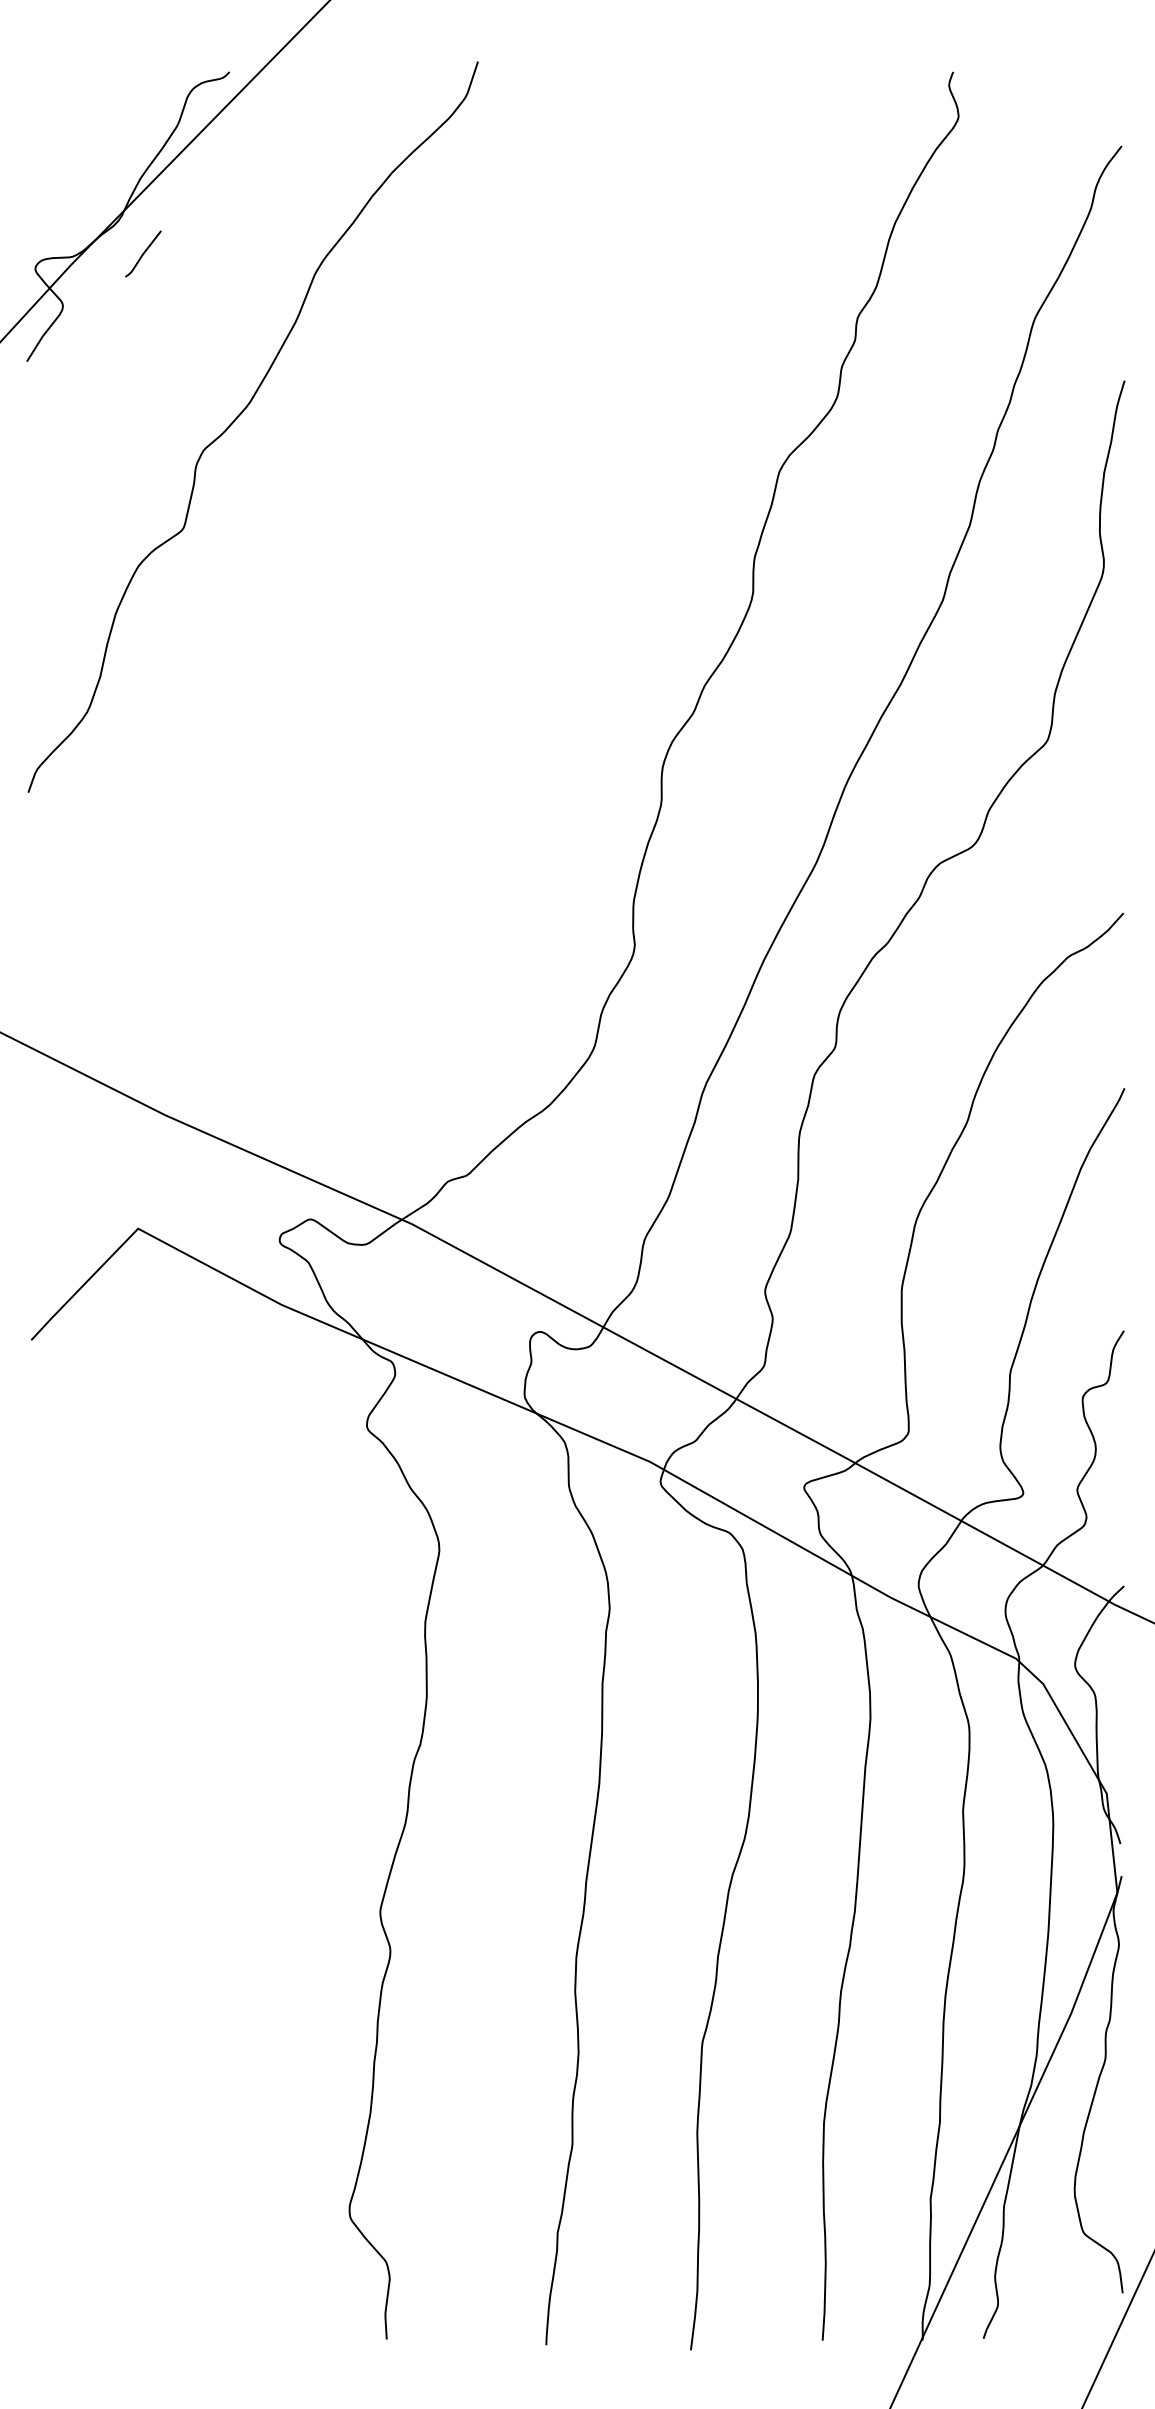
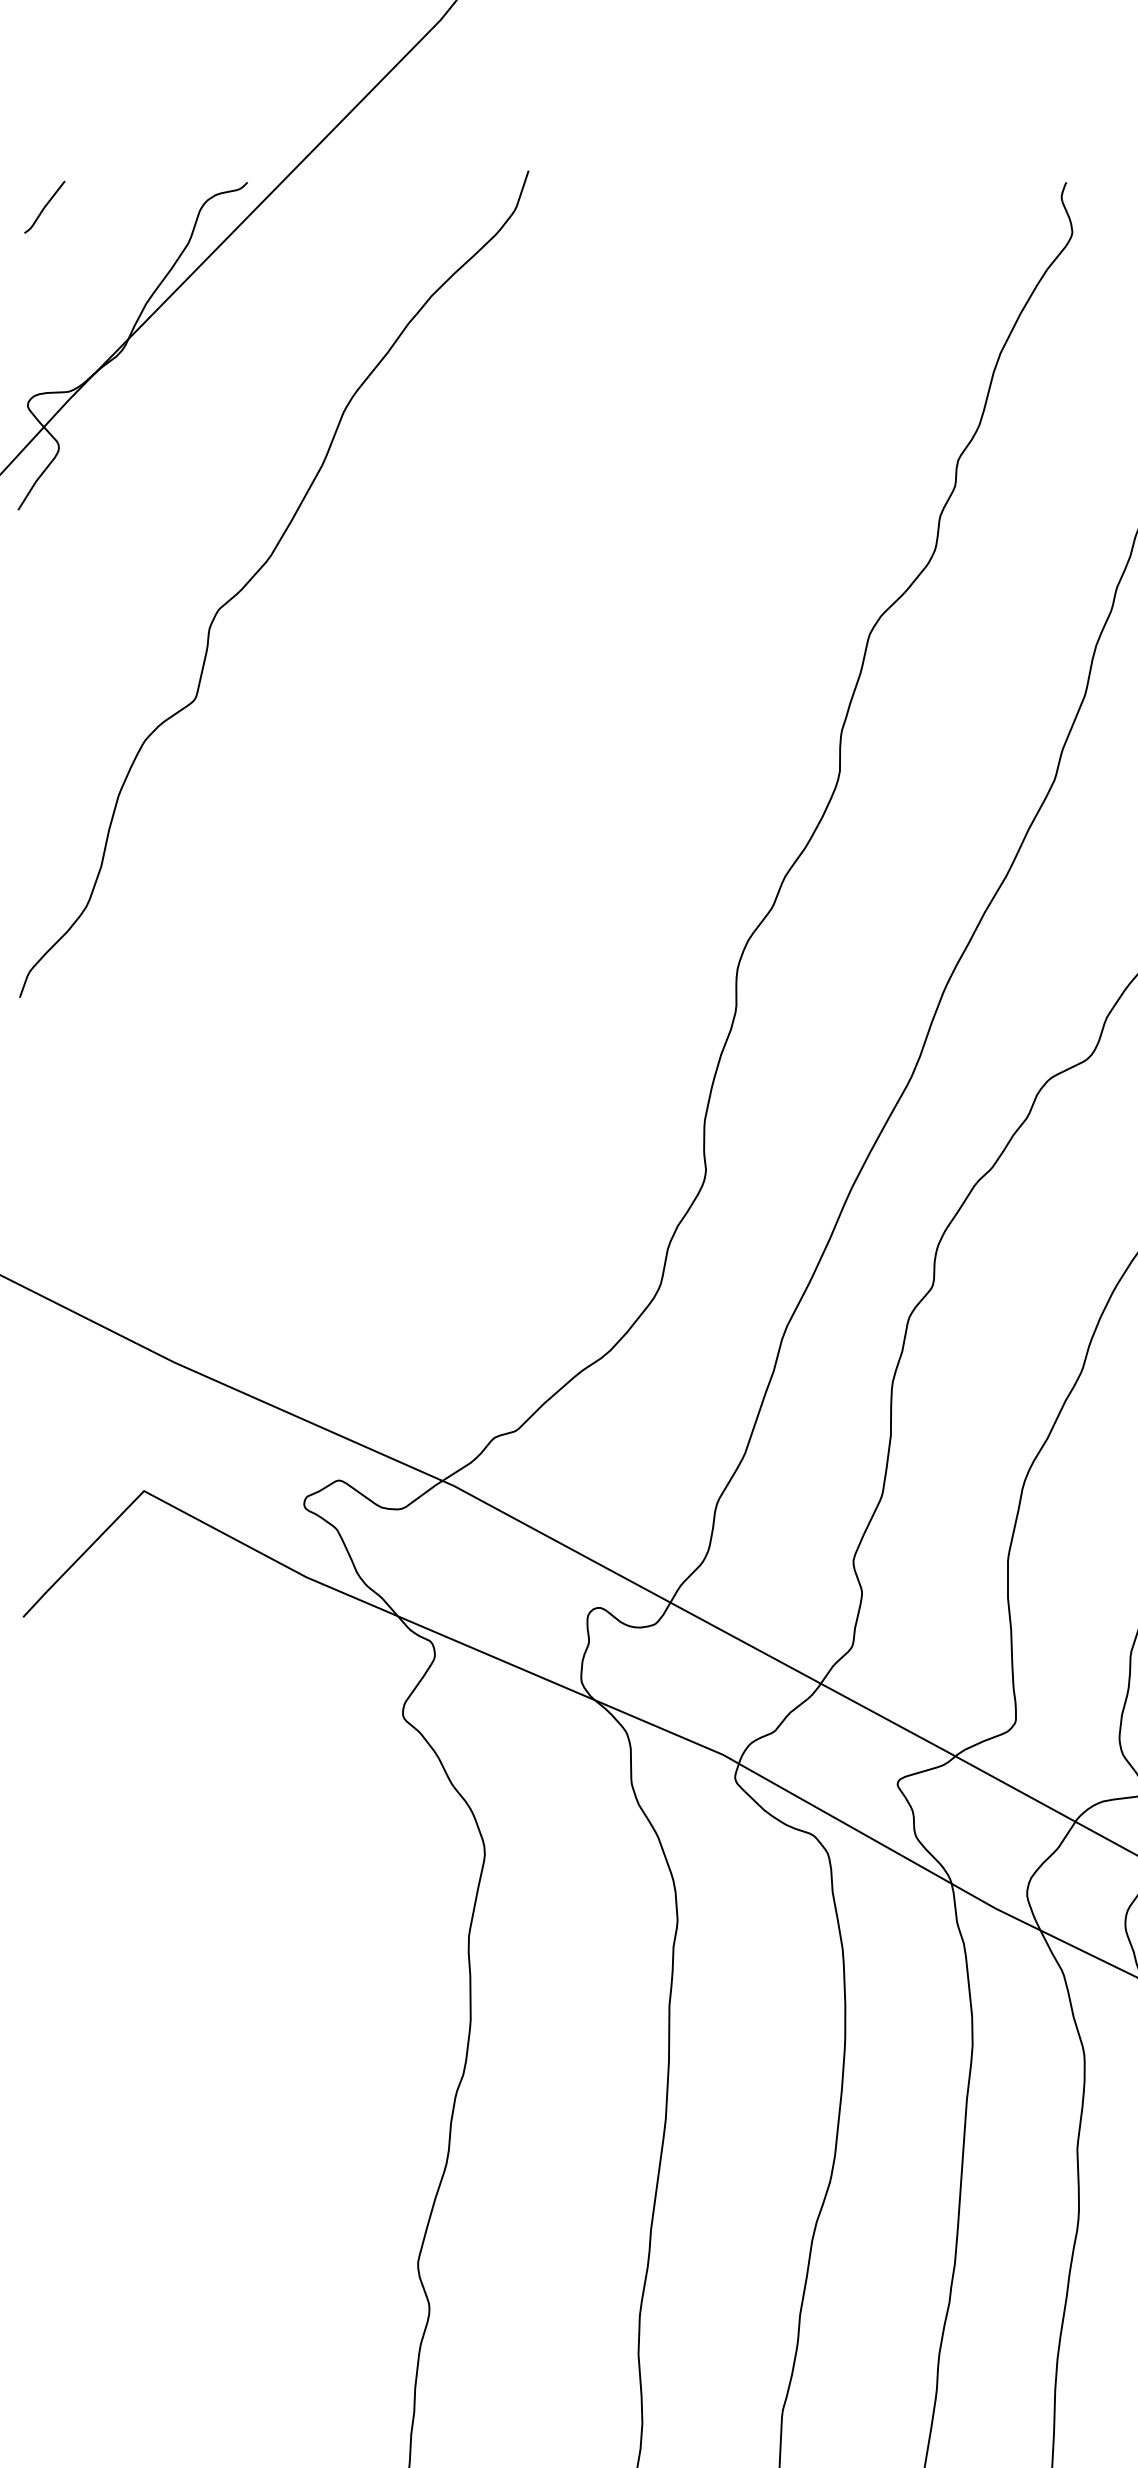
curve: (143, 253) -> (44, 206), moved

